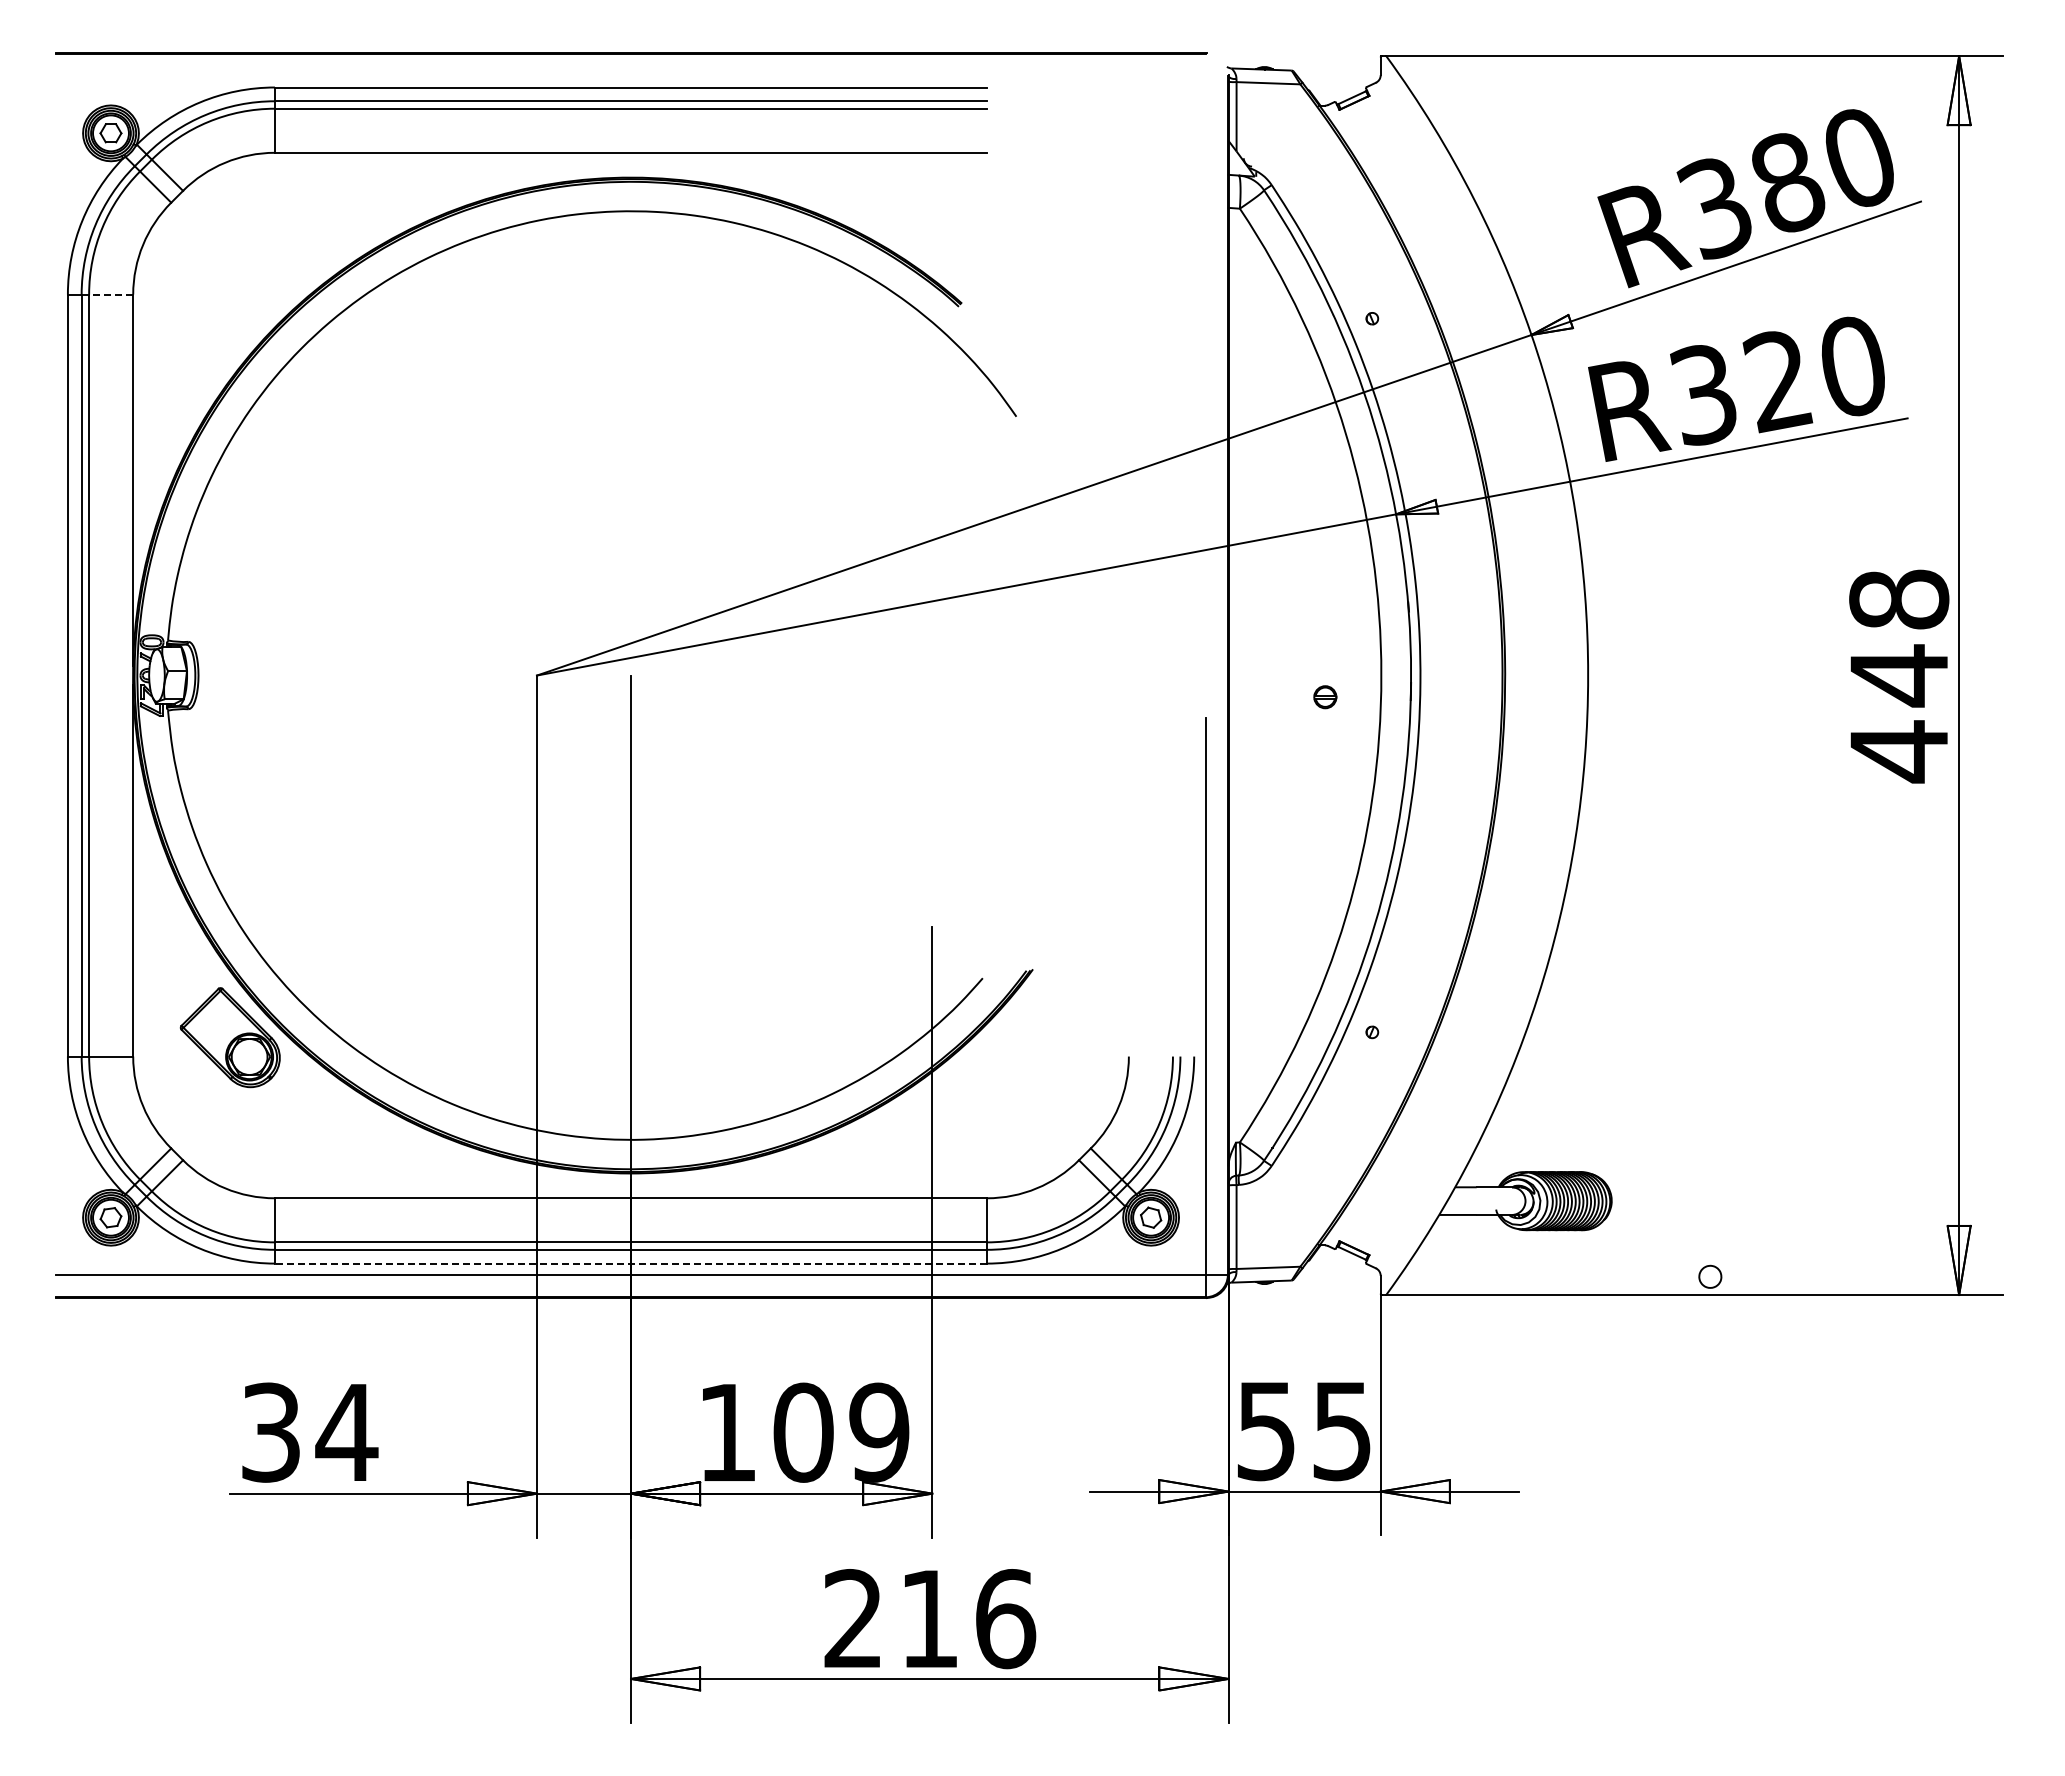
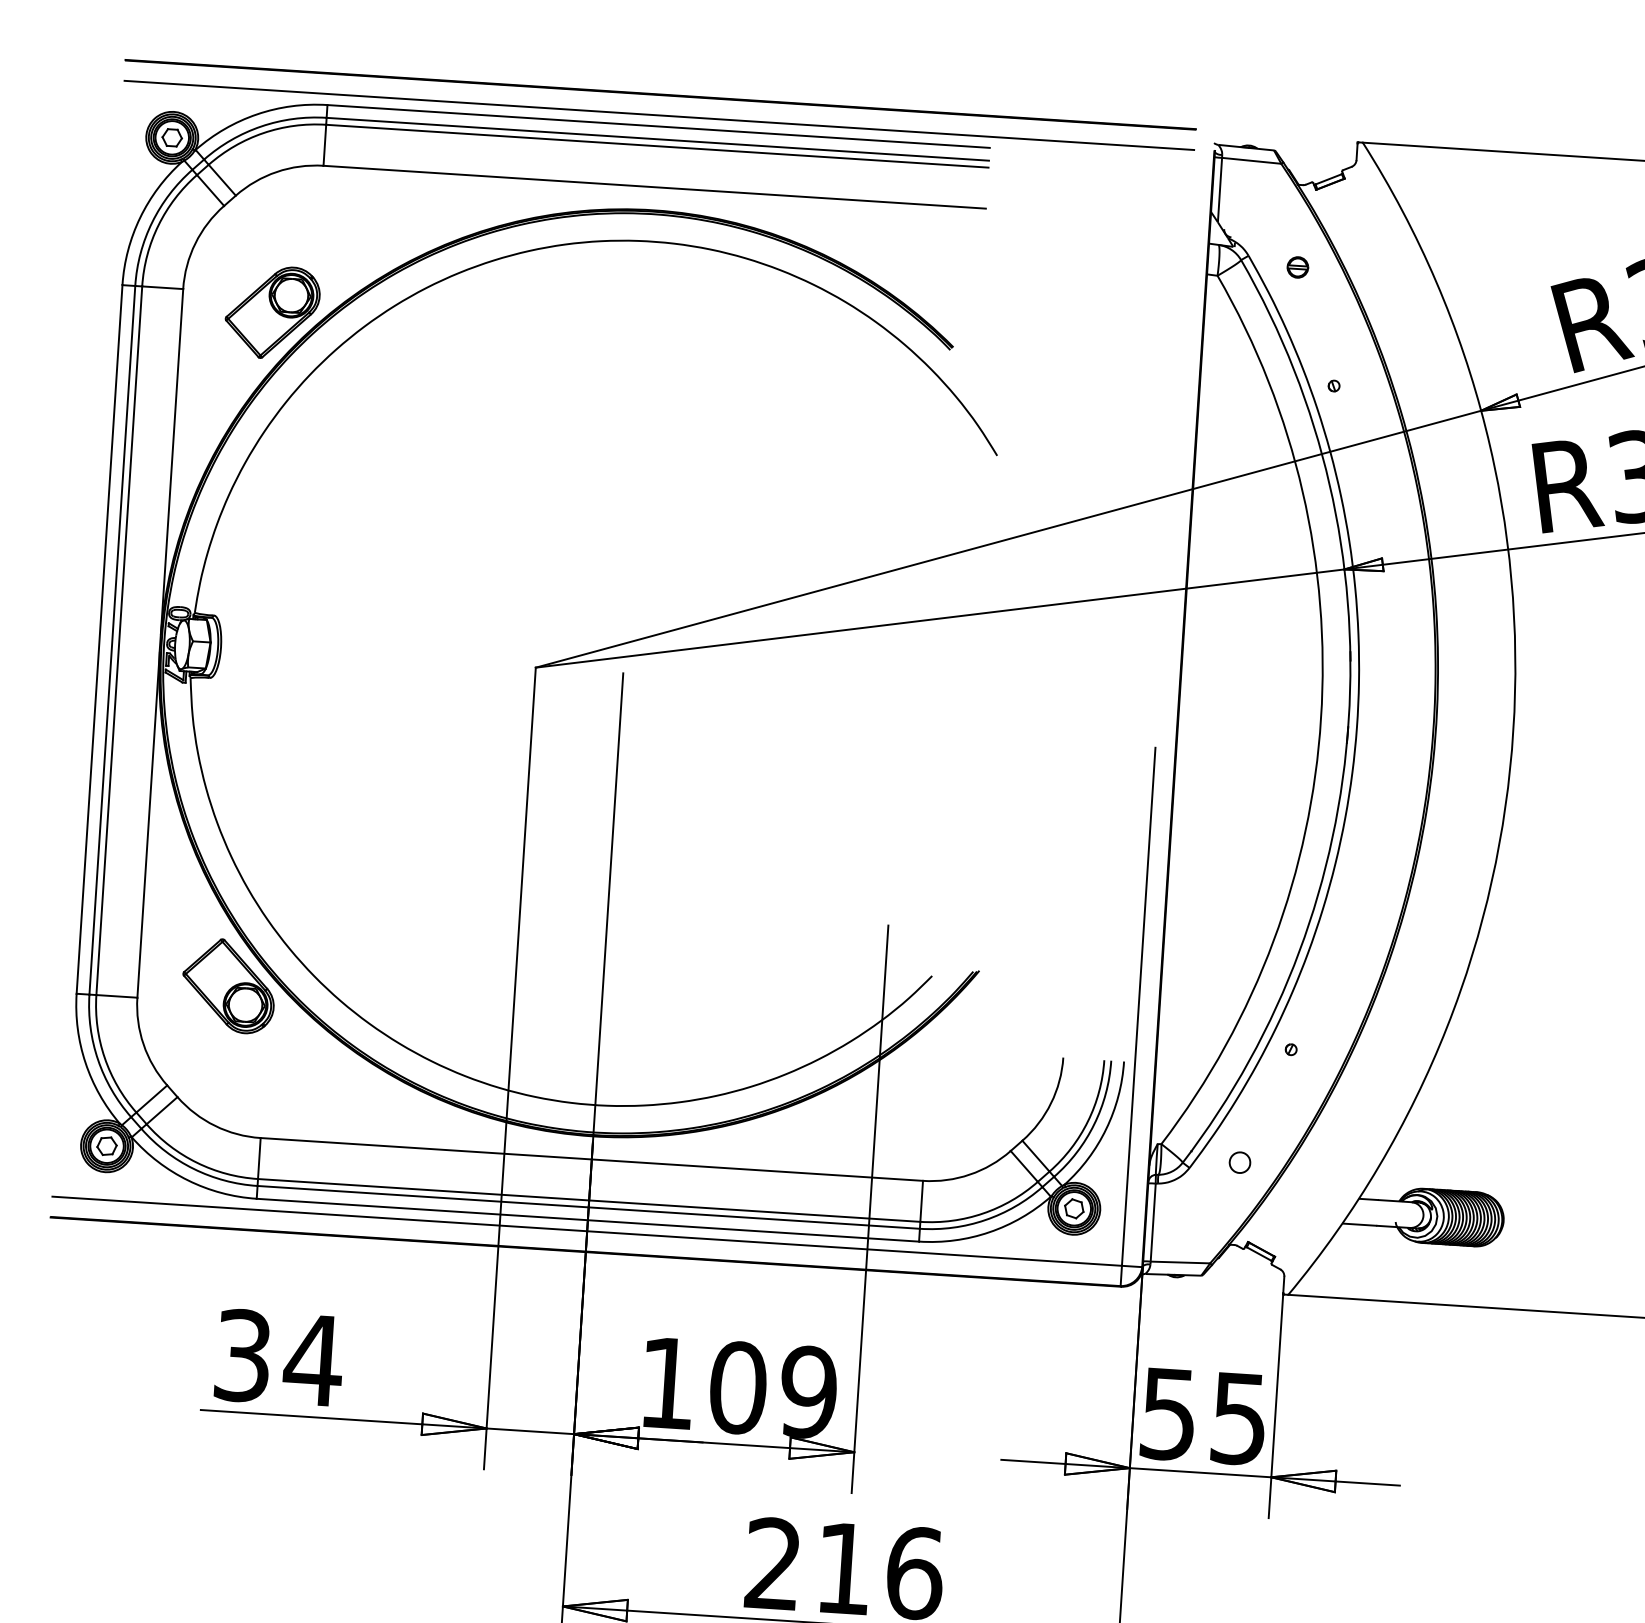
line: (631, 75) -> (659, 115), added
line: (110, 294) -> (162, 287), dashed -> solid
part: (229, 313) -> (271, 312), added
part: (1325, 697) -> (1298, 267), moved
line: (630, 1263) -> (587, 1220), dashed -> solid
part: (1710, 1276) -> (1240, 1162), moved

